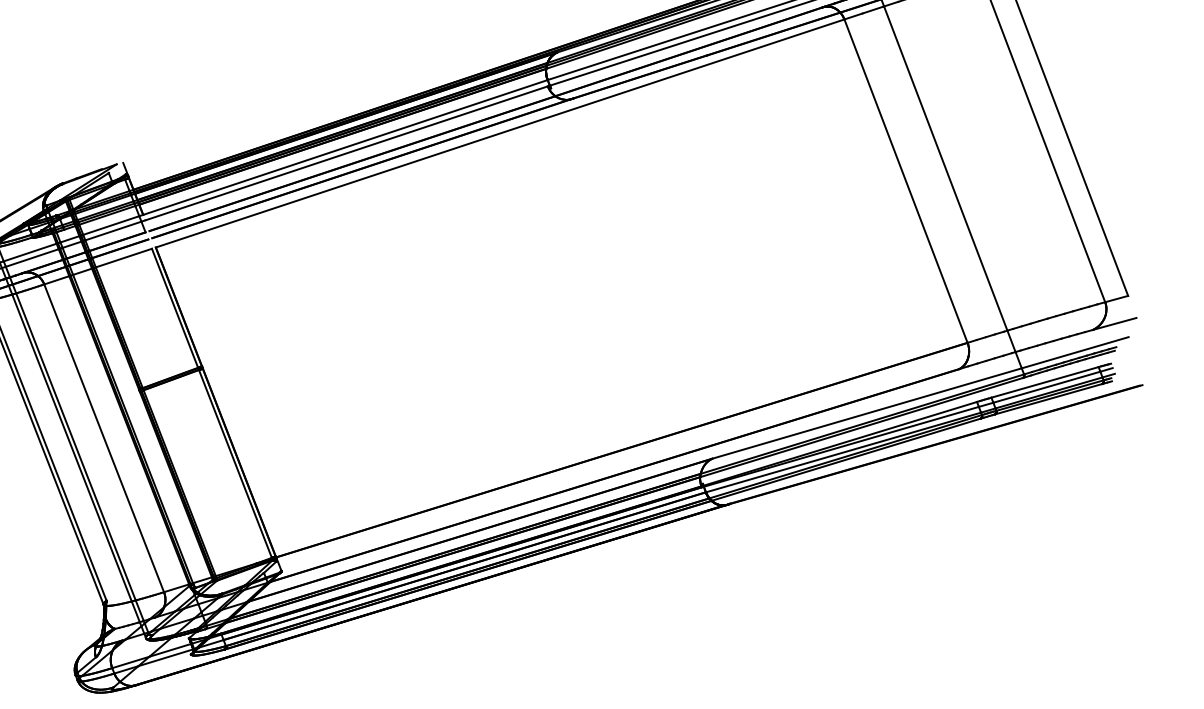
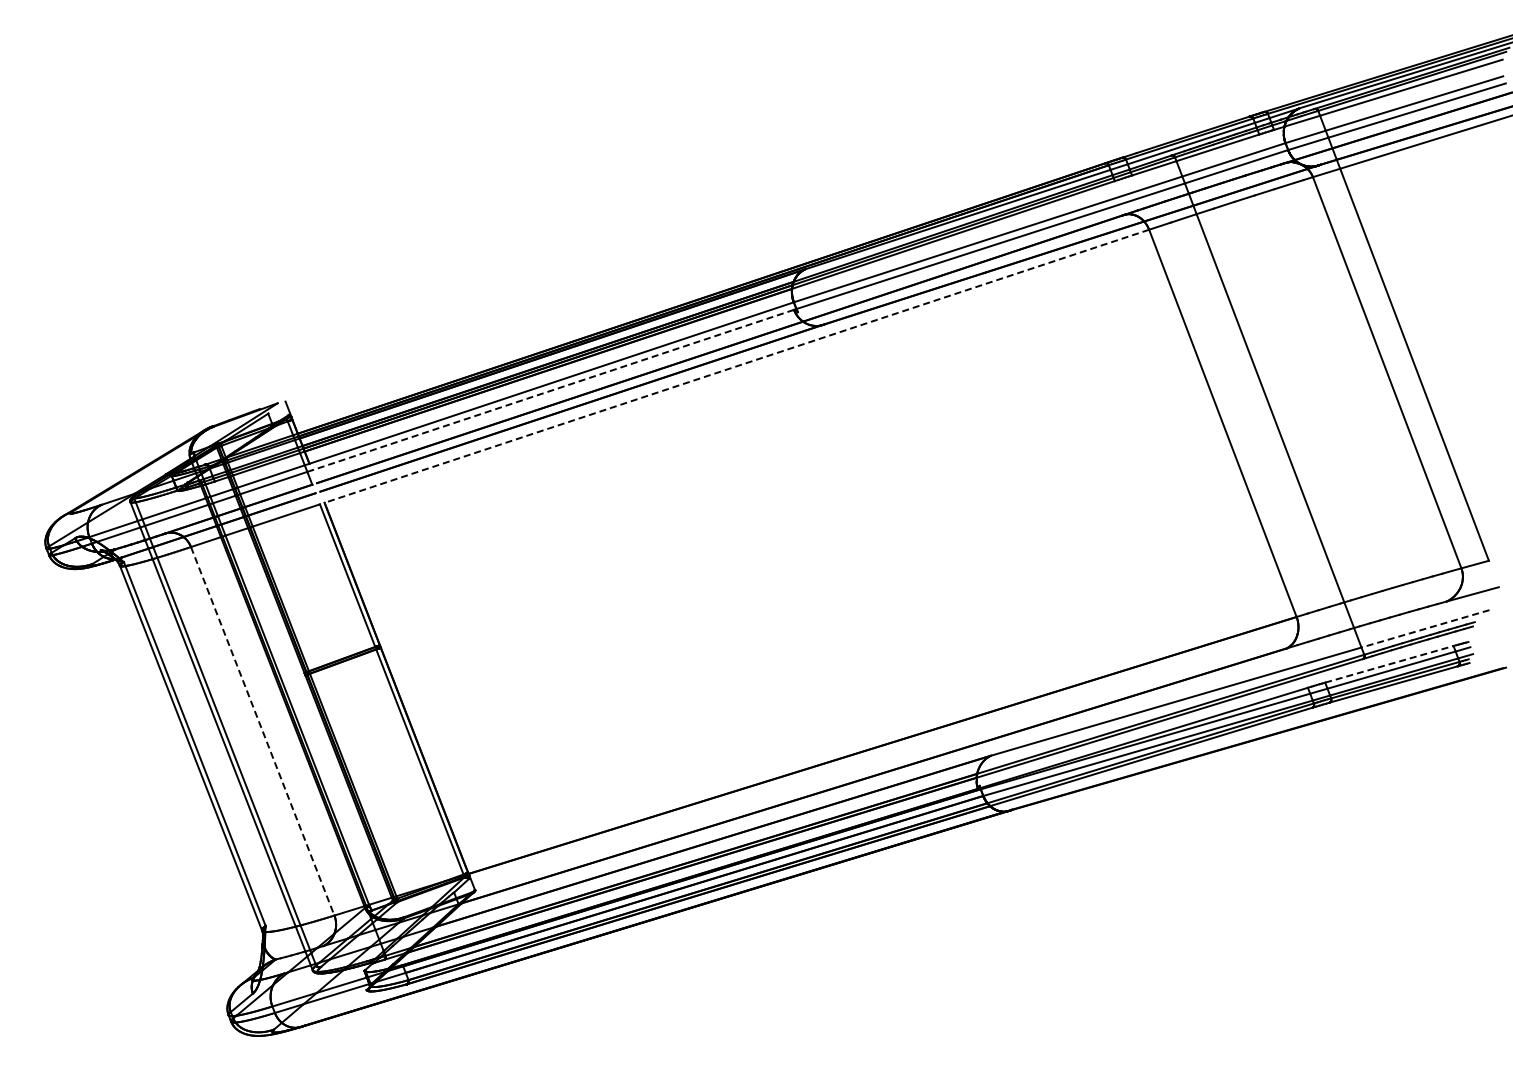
line: (499, 133) -> (736, 366), solid -> dashed
line: (347, 153) -> (553, 390), solid -> dashed
line: (1075, 352) -> (1425, 628), solid -> dashed
line: (1045, 382) -> (1389, 664), solid -> dashed
line: (103, 438) -> (262, 731), solid -> dashed

